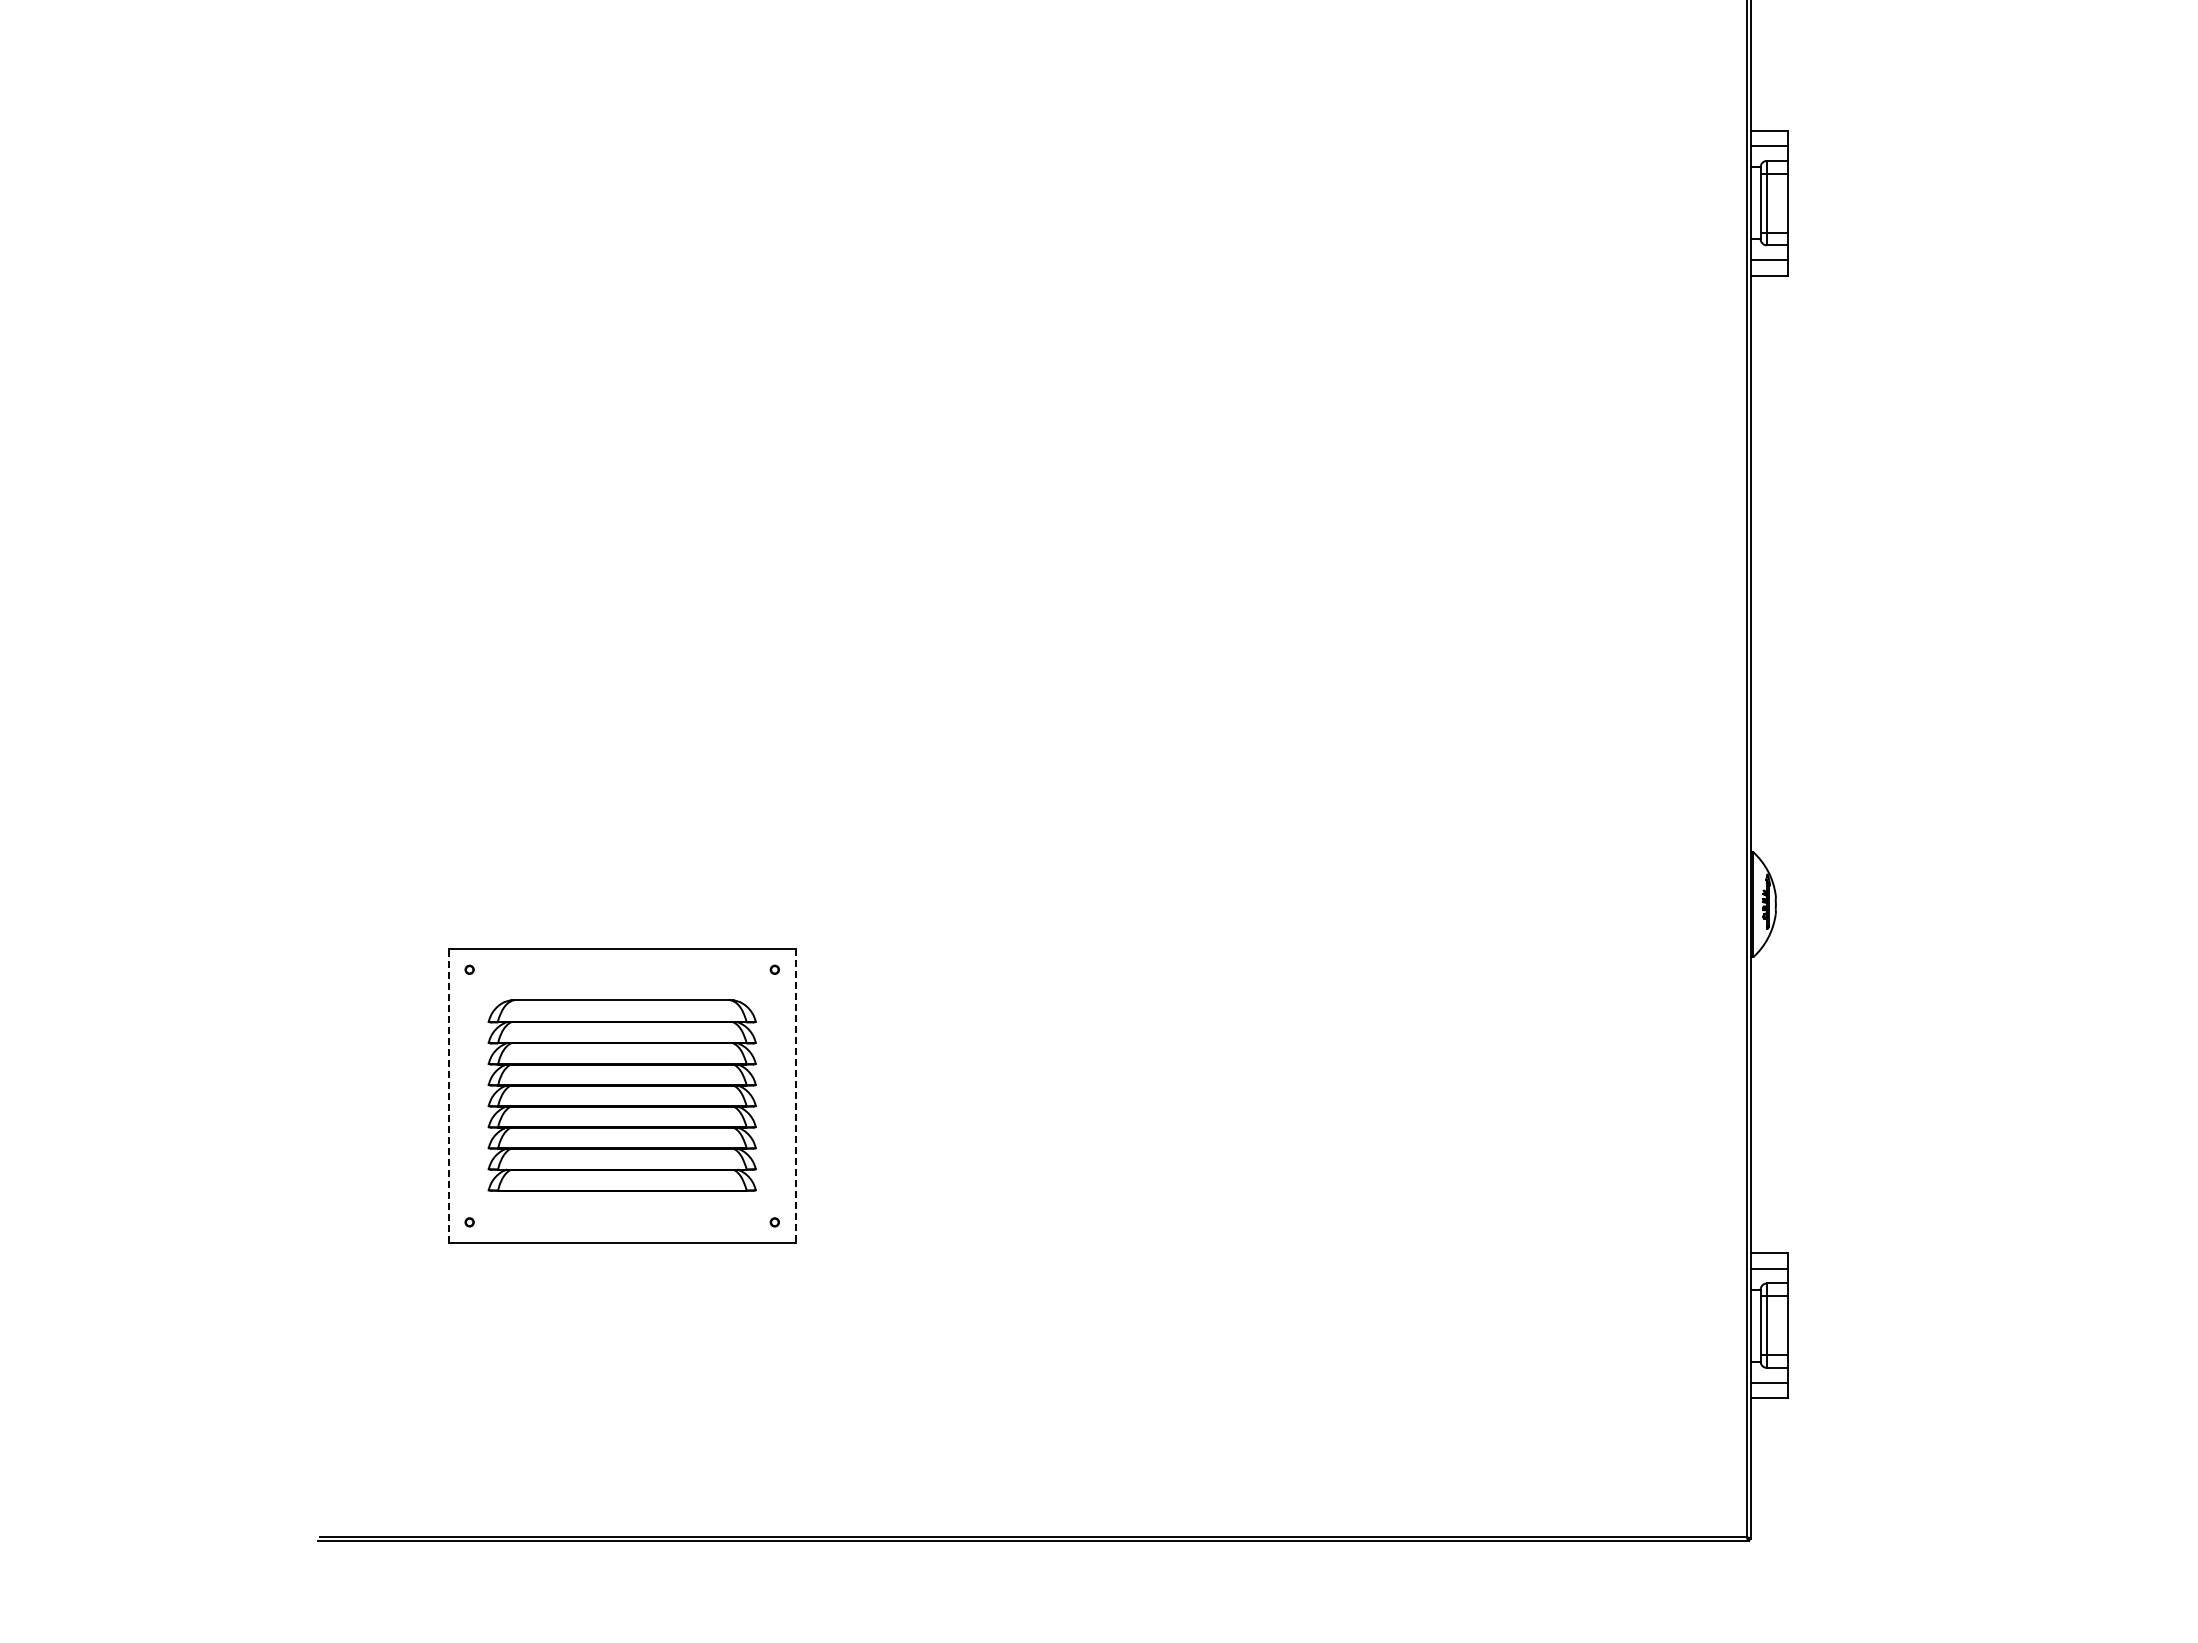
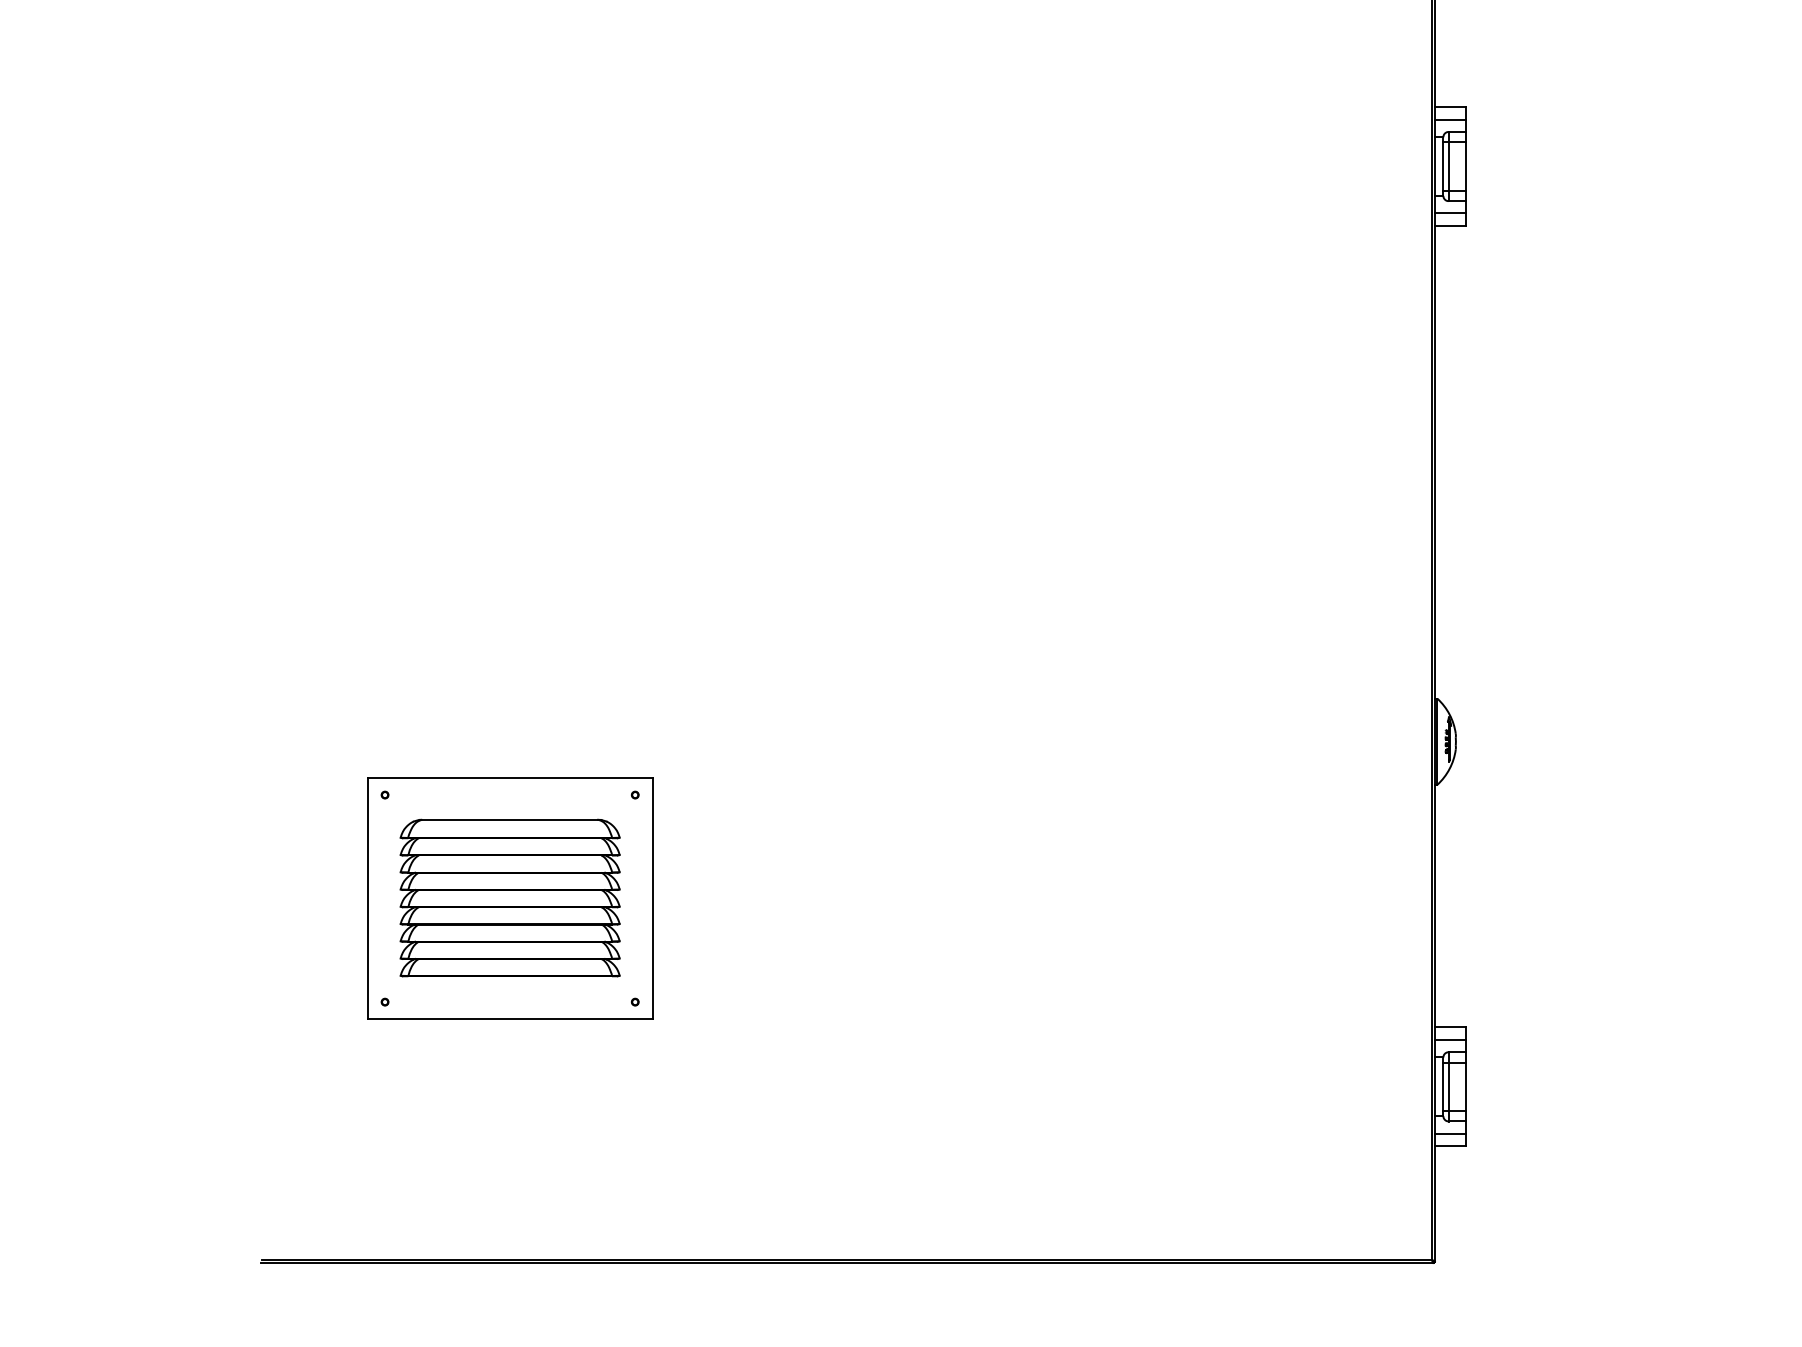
line: (448, 1095) -> (367, 898), dashed -> solid
line: (795, 1096) -> (652, 898), dashed -> solid

